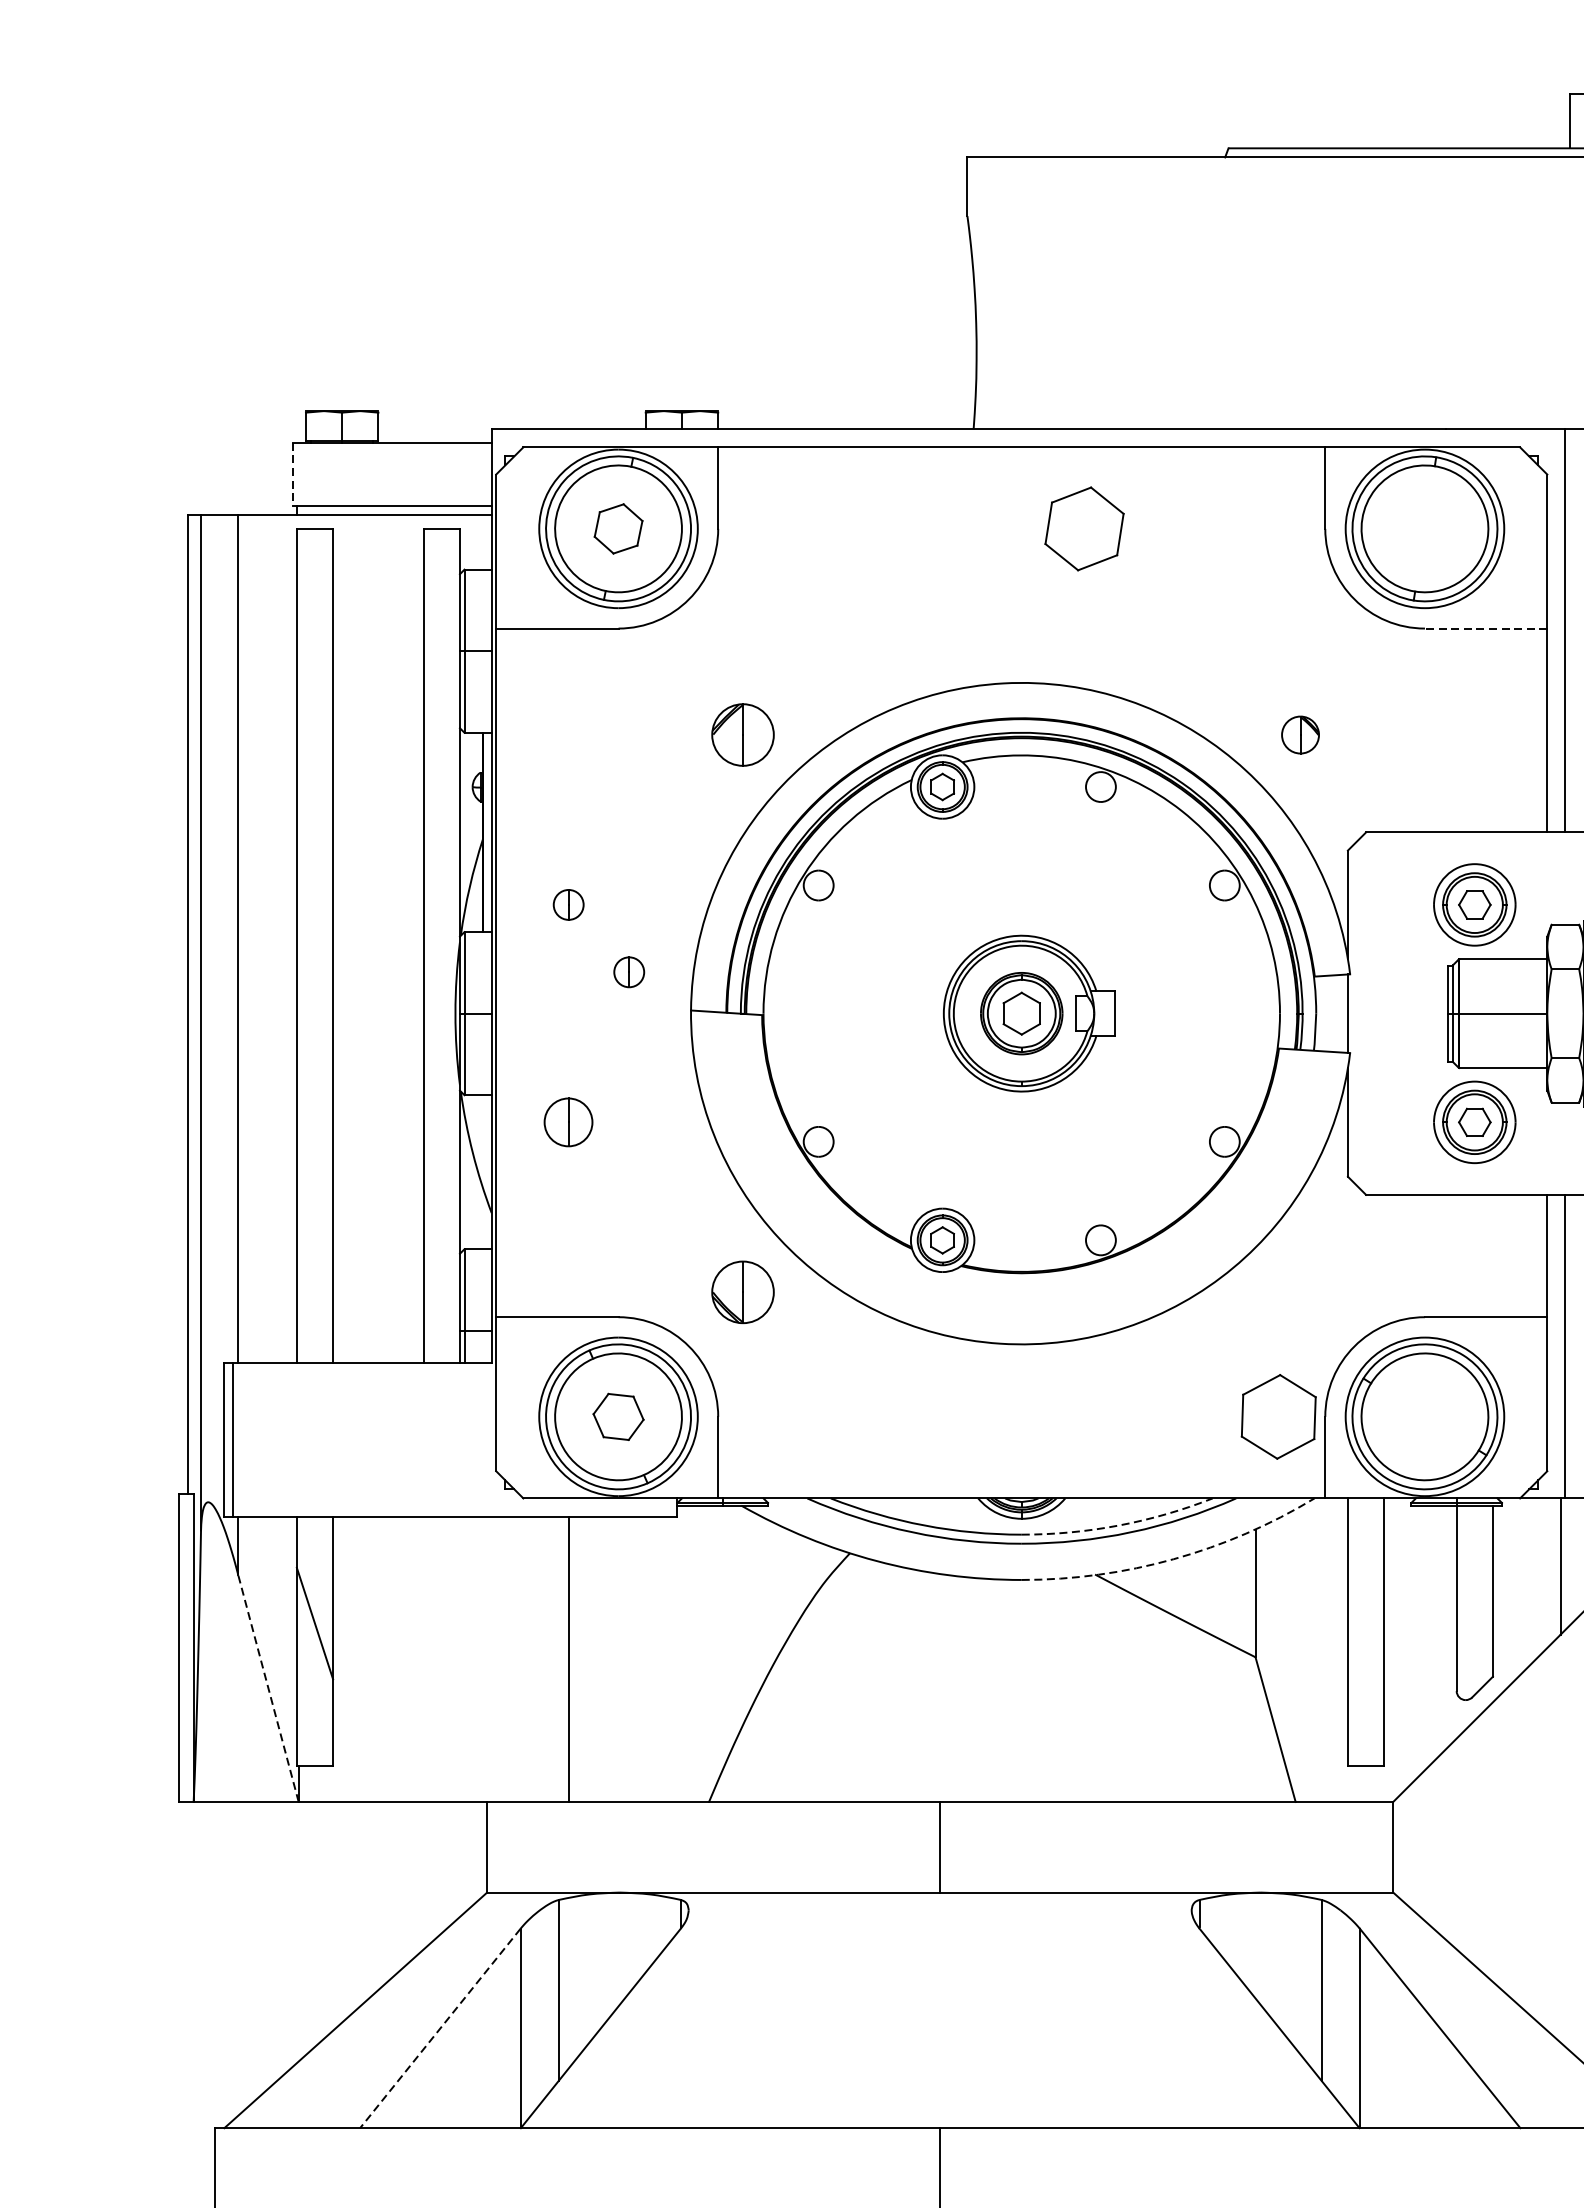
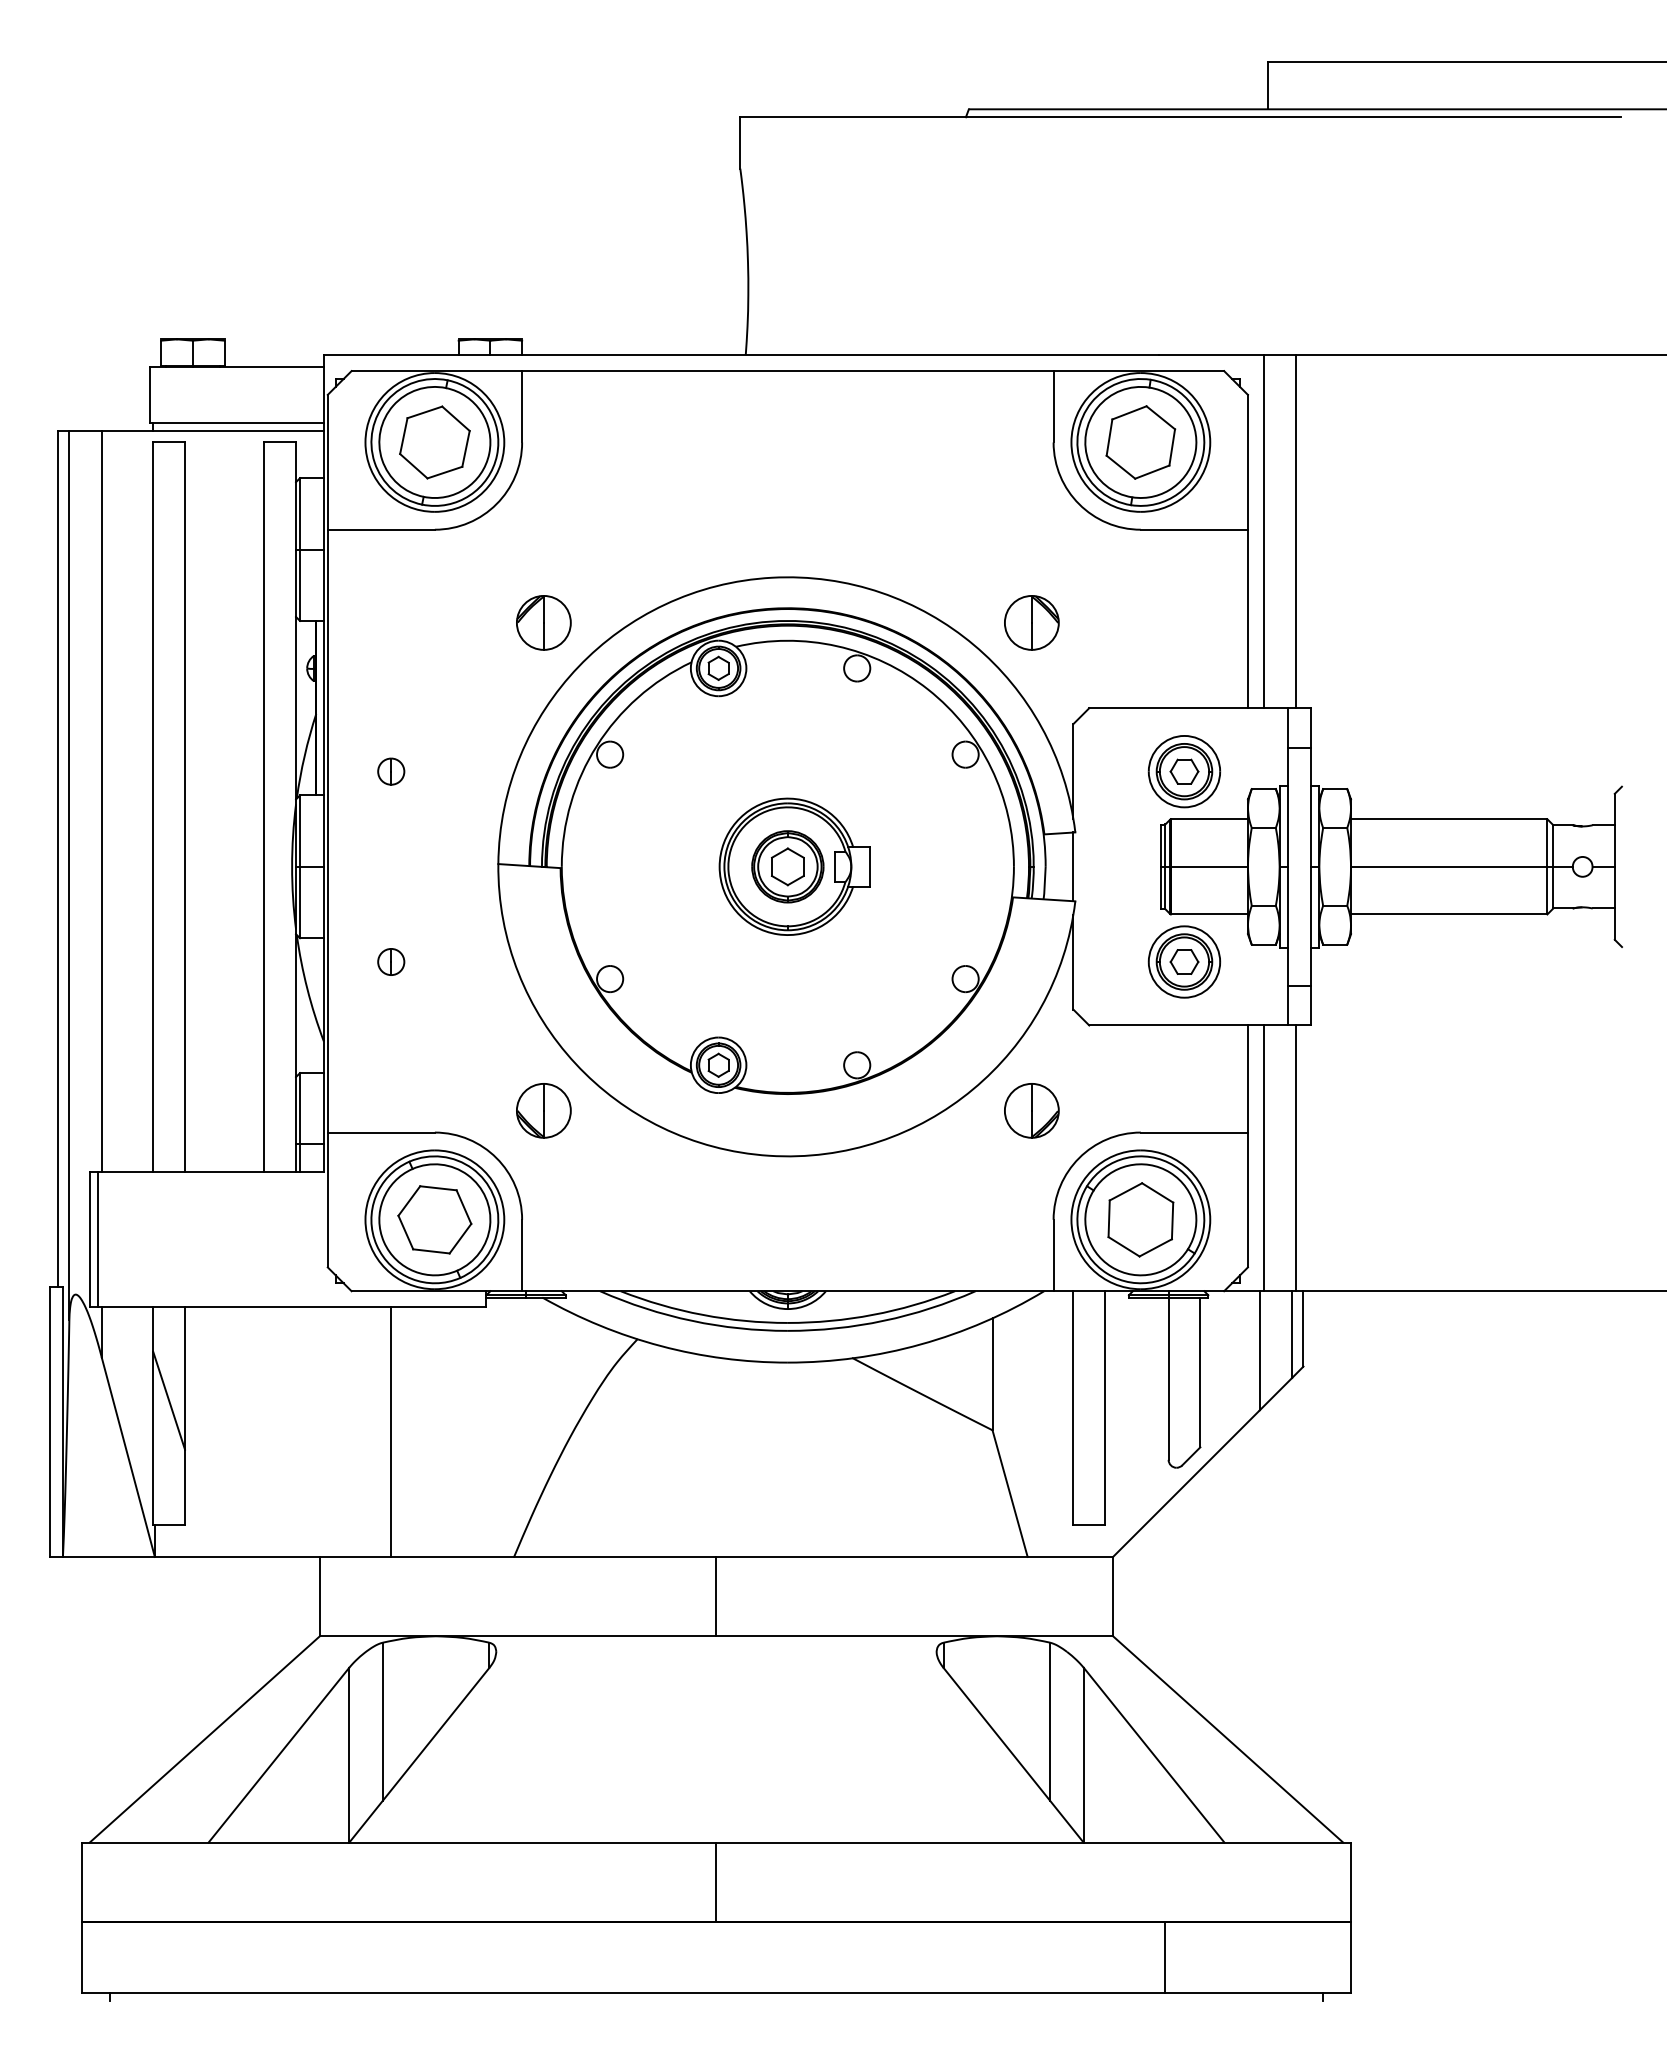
line: (293, 474) -> (150, 394), dashed -> solid
part: (618, 528) -> (434, 442), size x1.67
part: (1084, 528) -> (1140, 442), moved
line: (1486, 628) -> (1194, 529), dashed -> solid
part: (1300, 734) -> (1031, 622), size x1.67
part: (629, 972) -> (444, 830), removed
part: (568, 1121) -> (391, 961), size x0.62
part: (1300, 1291) -> (1031, 1110), added
part: (618, 1416) -> (434, 1219), size x1.67
part: (1278, 1416) -> (1140, 1219), moved
arc: (1118, 1525) -> (872, 1314), dashed -> solid
arc: (1173, 1559) -> (920, 1344), dashed -> solid
line: (268, 1688) -> (128, 1457), dashed -> solid
line: (439, 2028) -> (278, 1755), dashed -> solid

